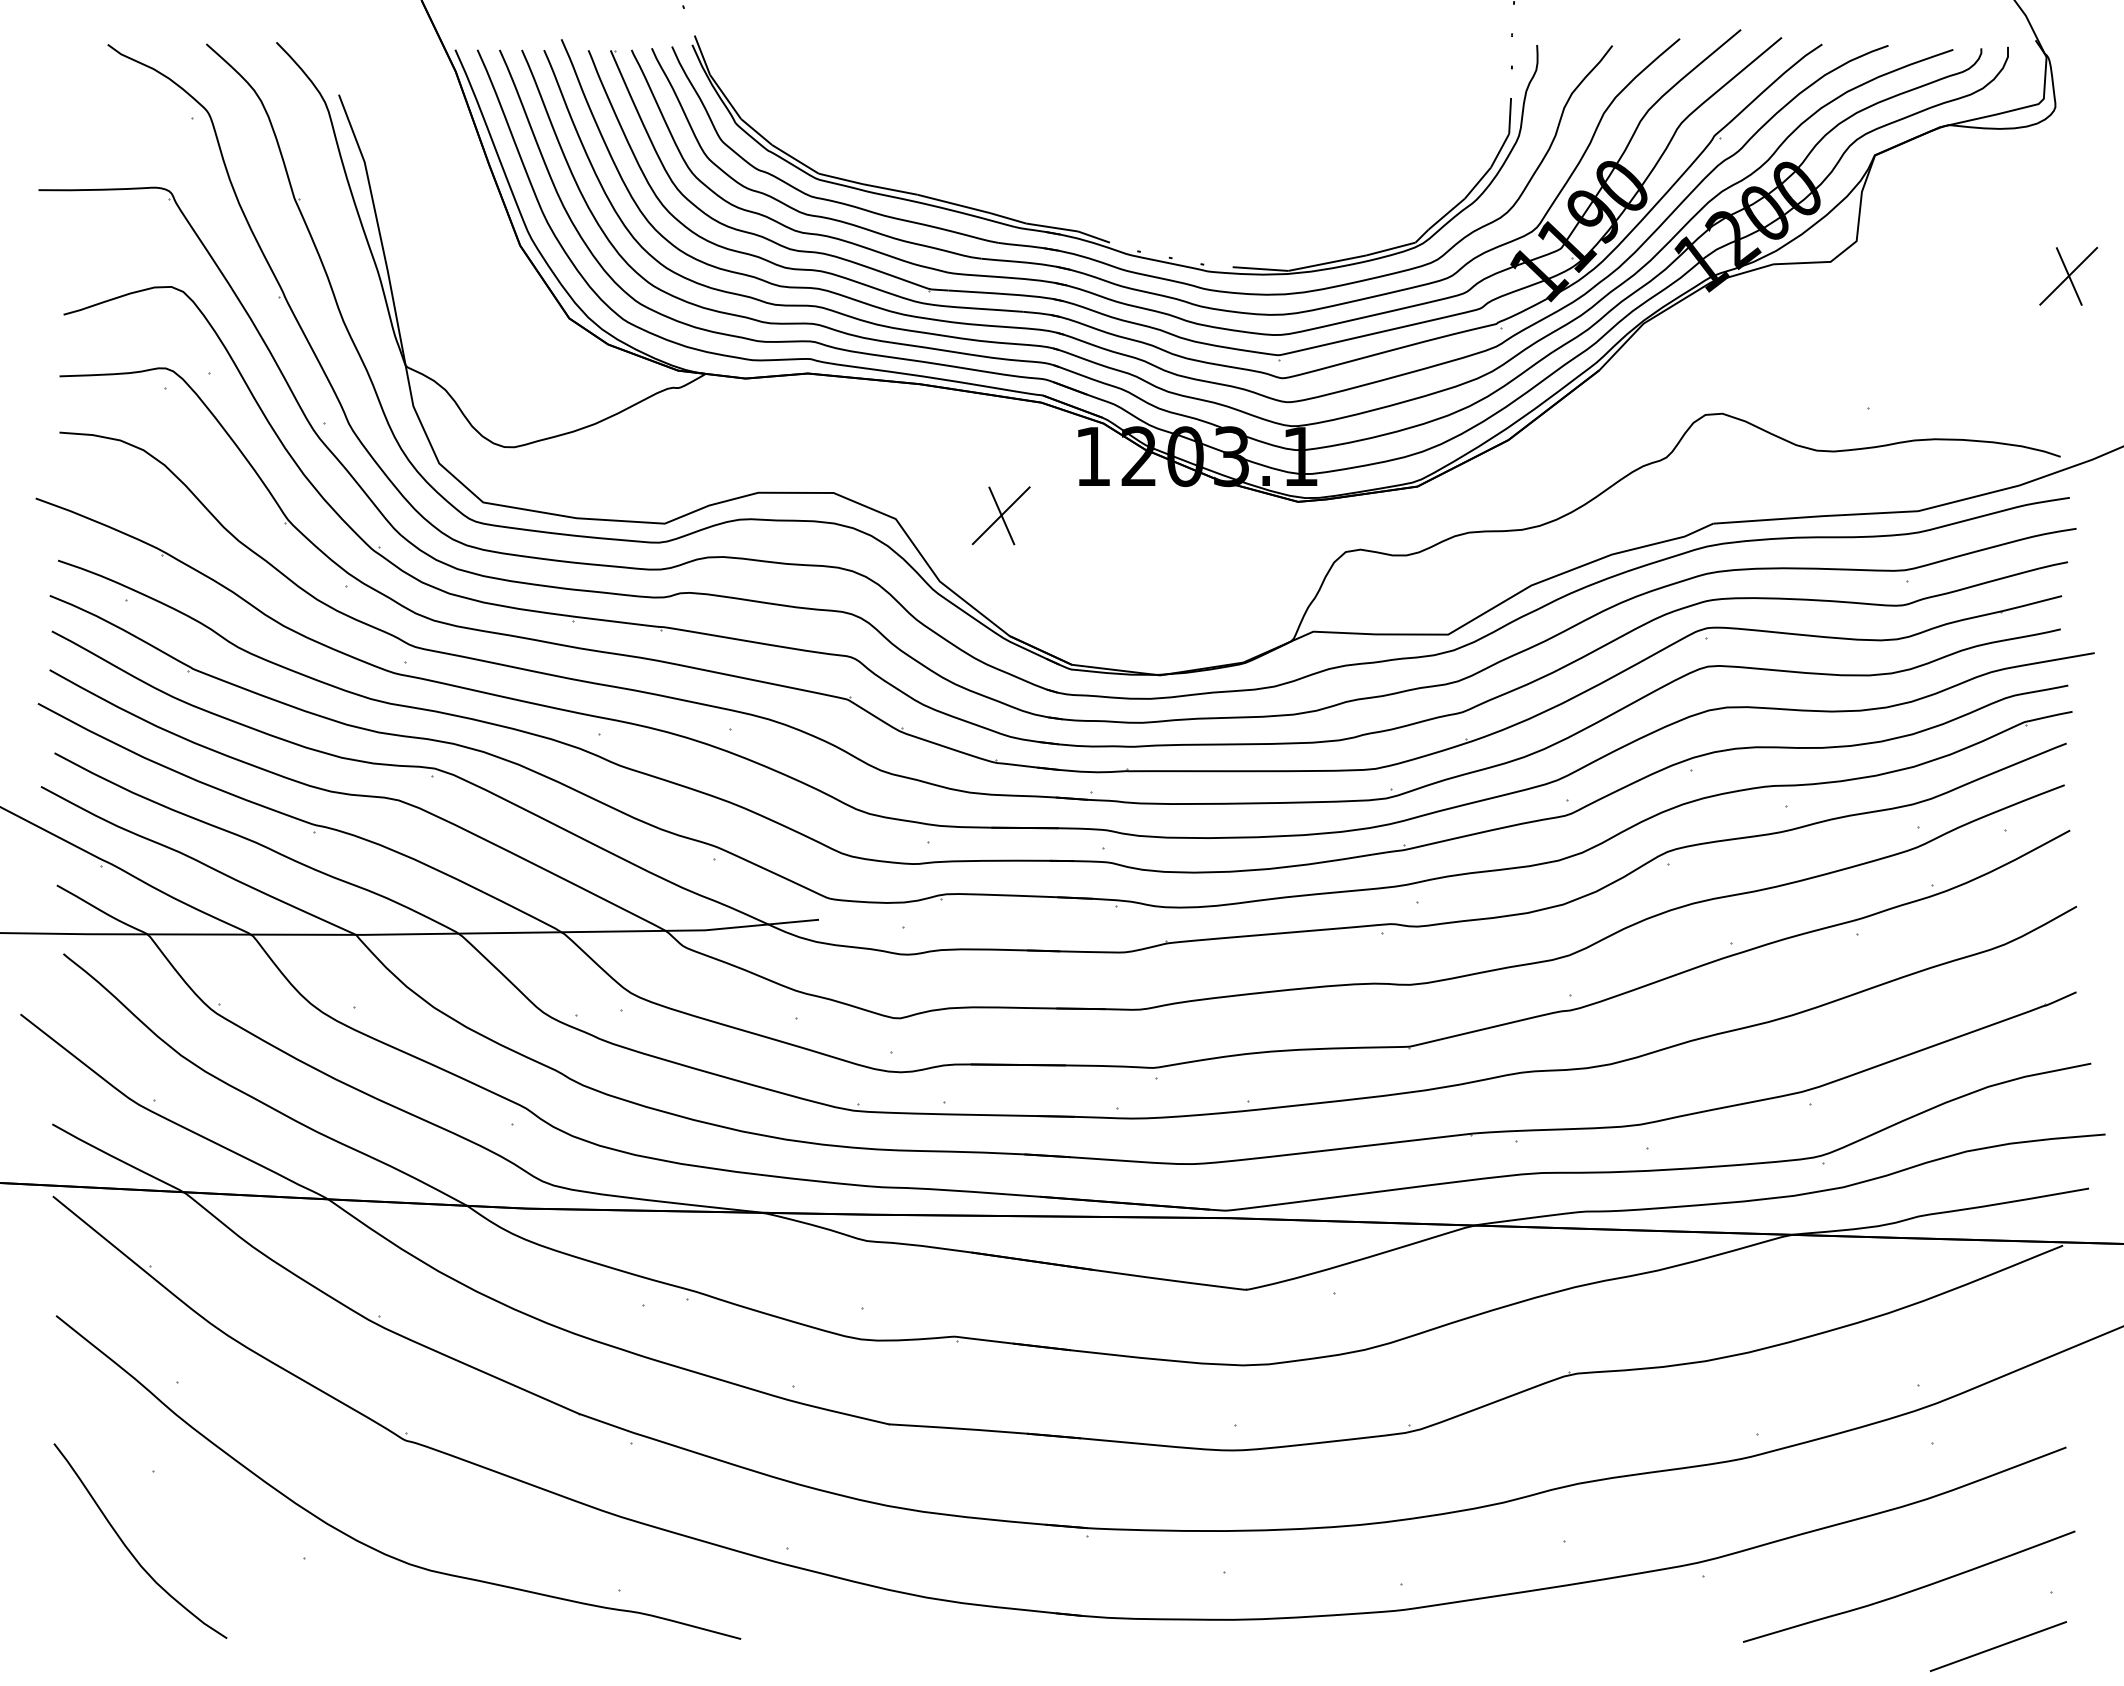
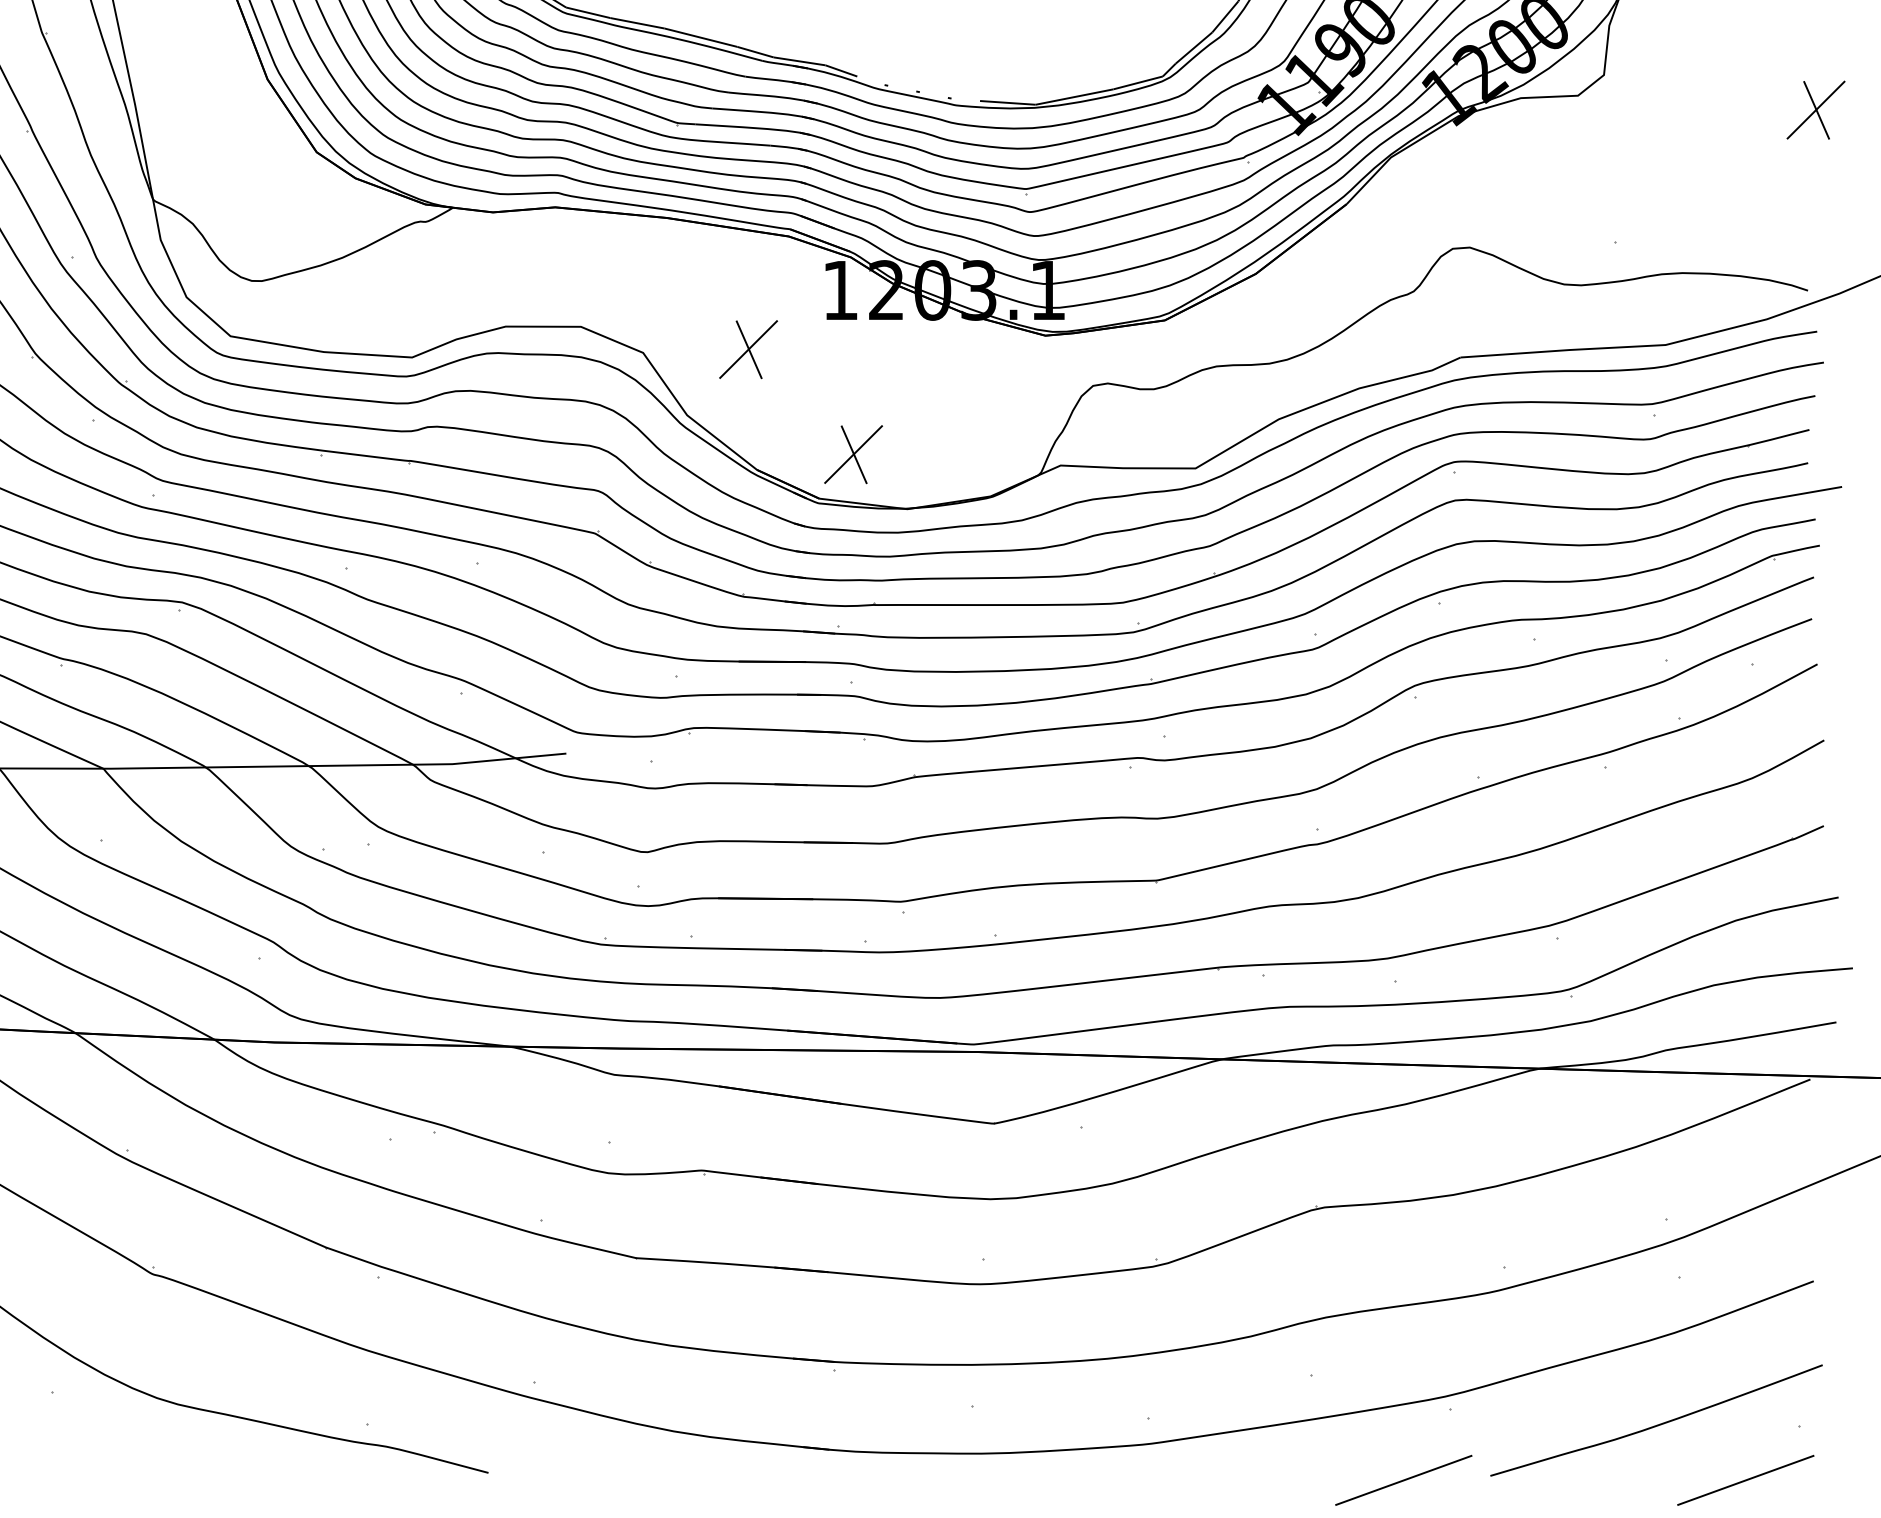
part: (1105, 620) -> (852, 454), added
line: (1656, 1646) -> (1403, 1480), added

